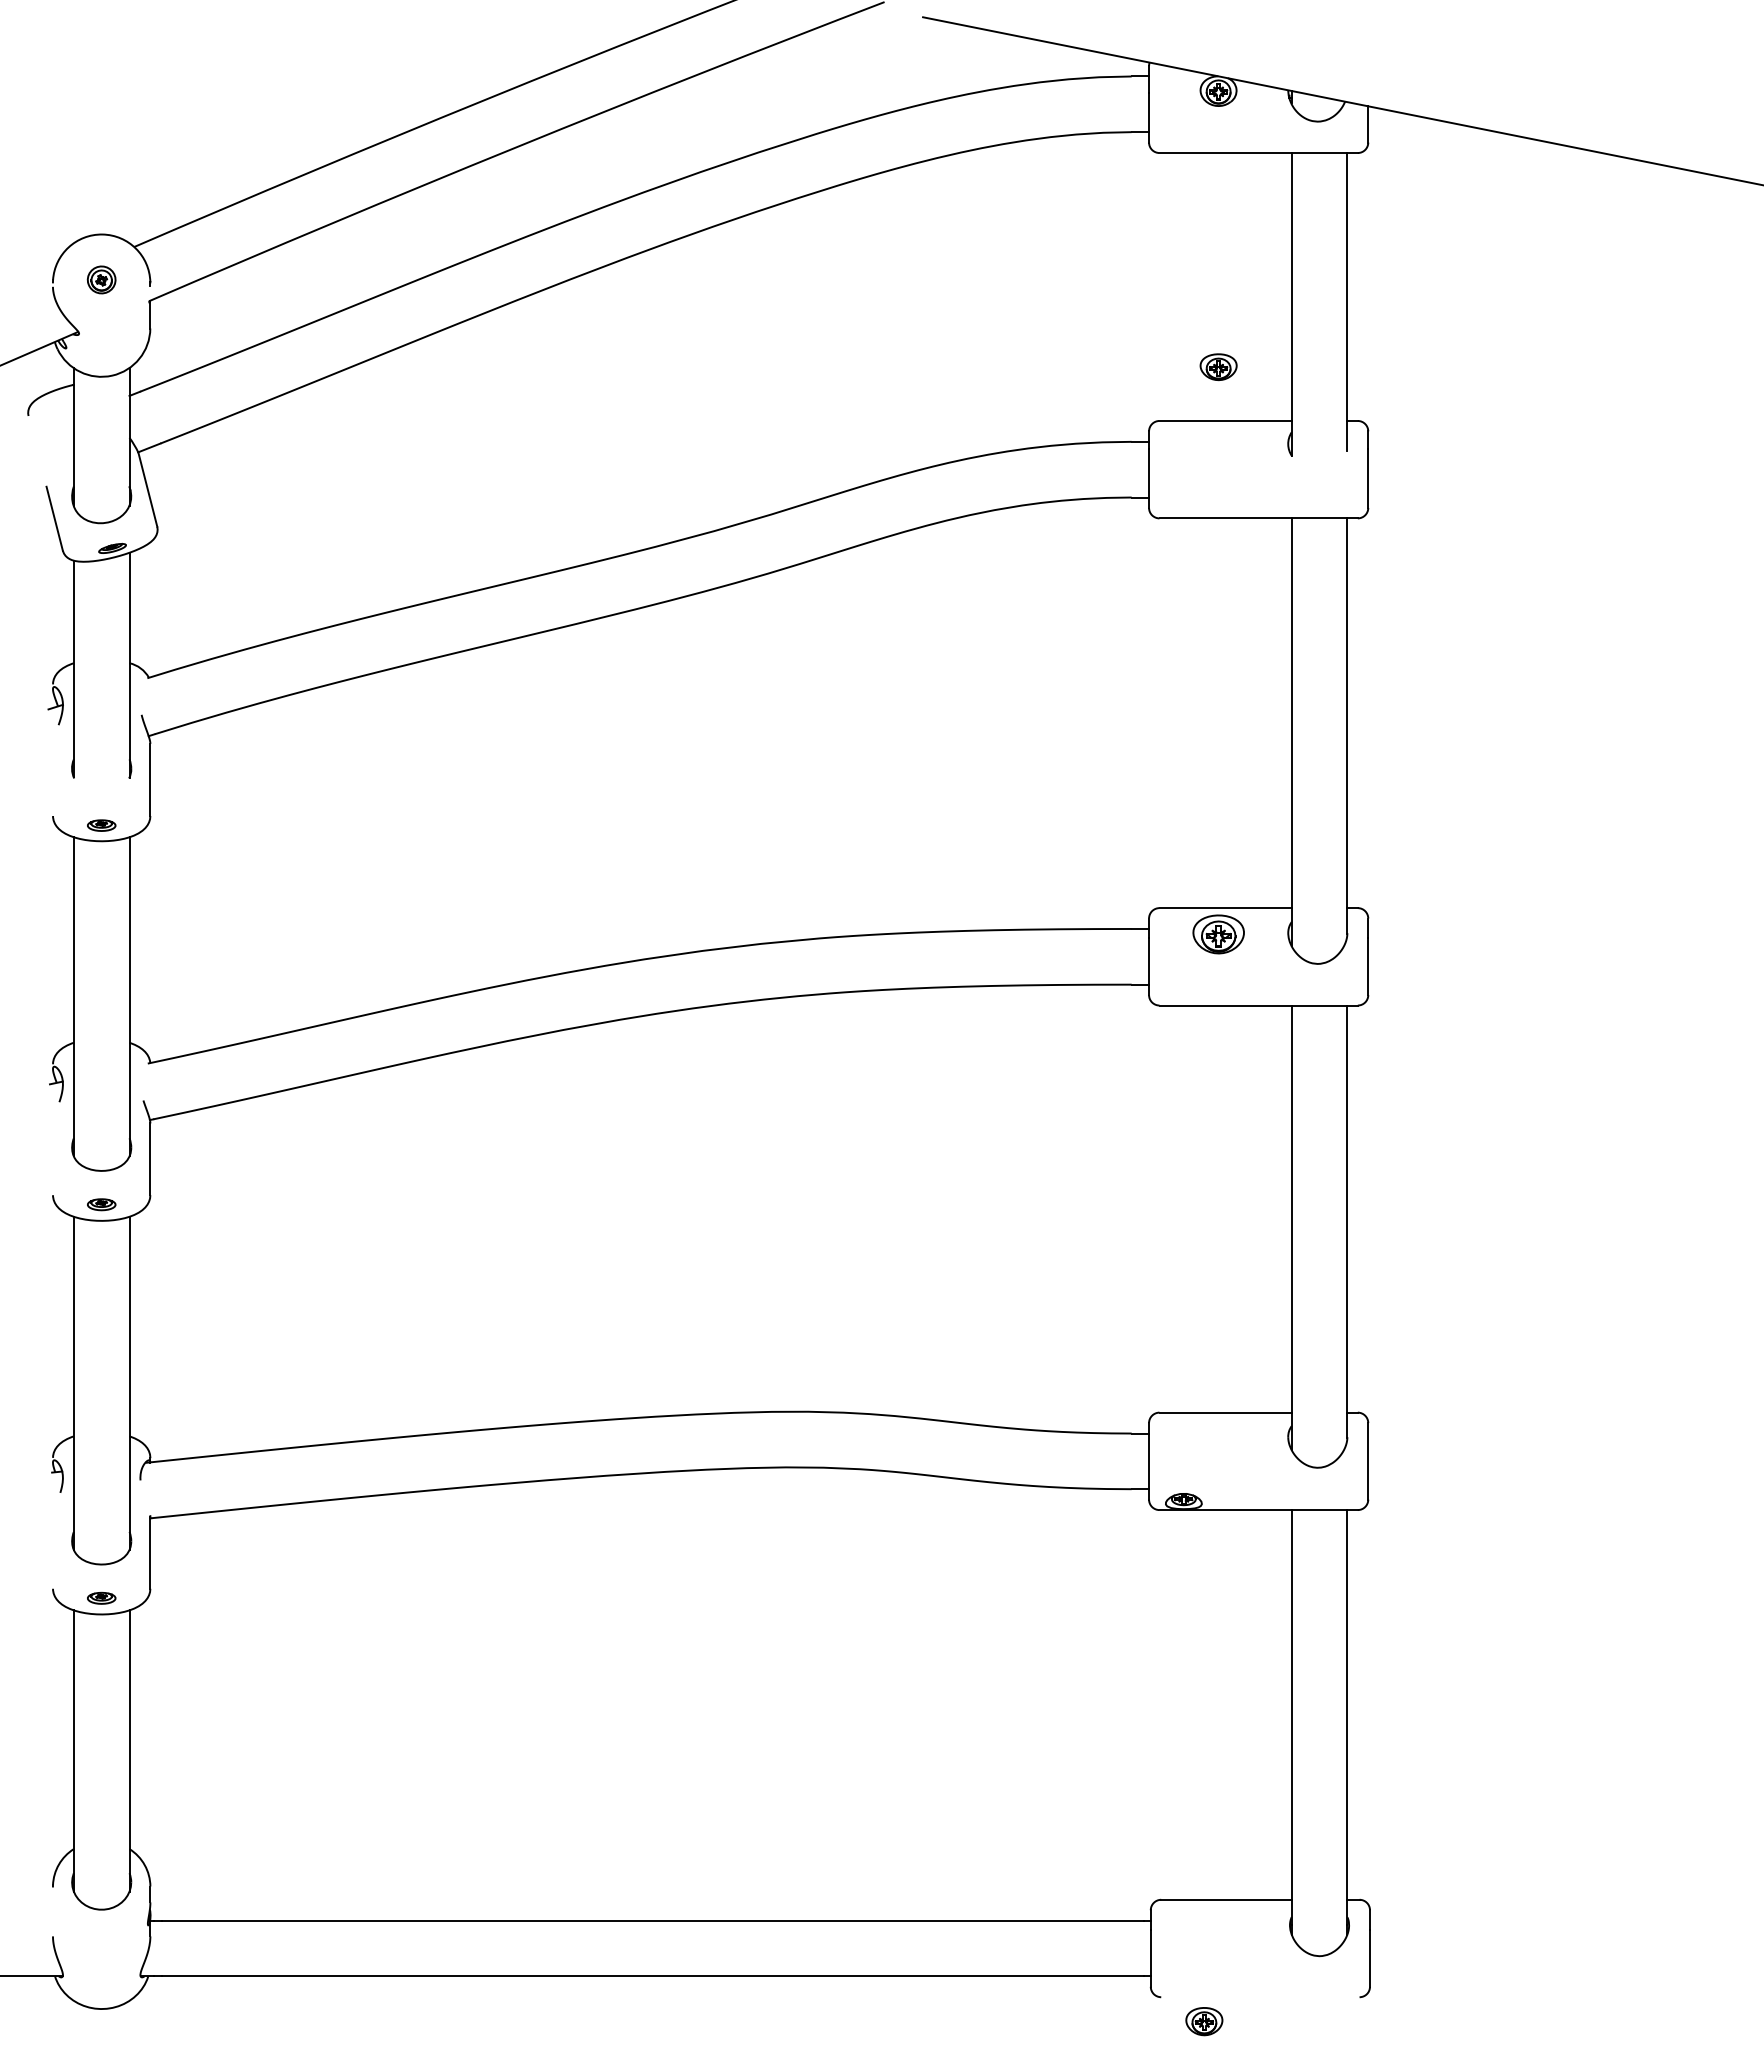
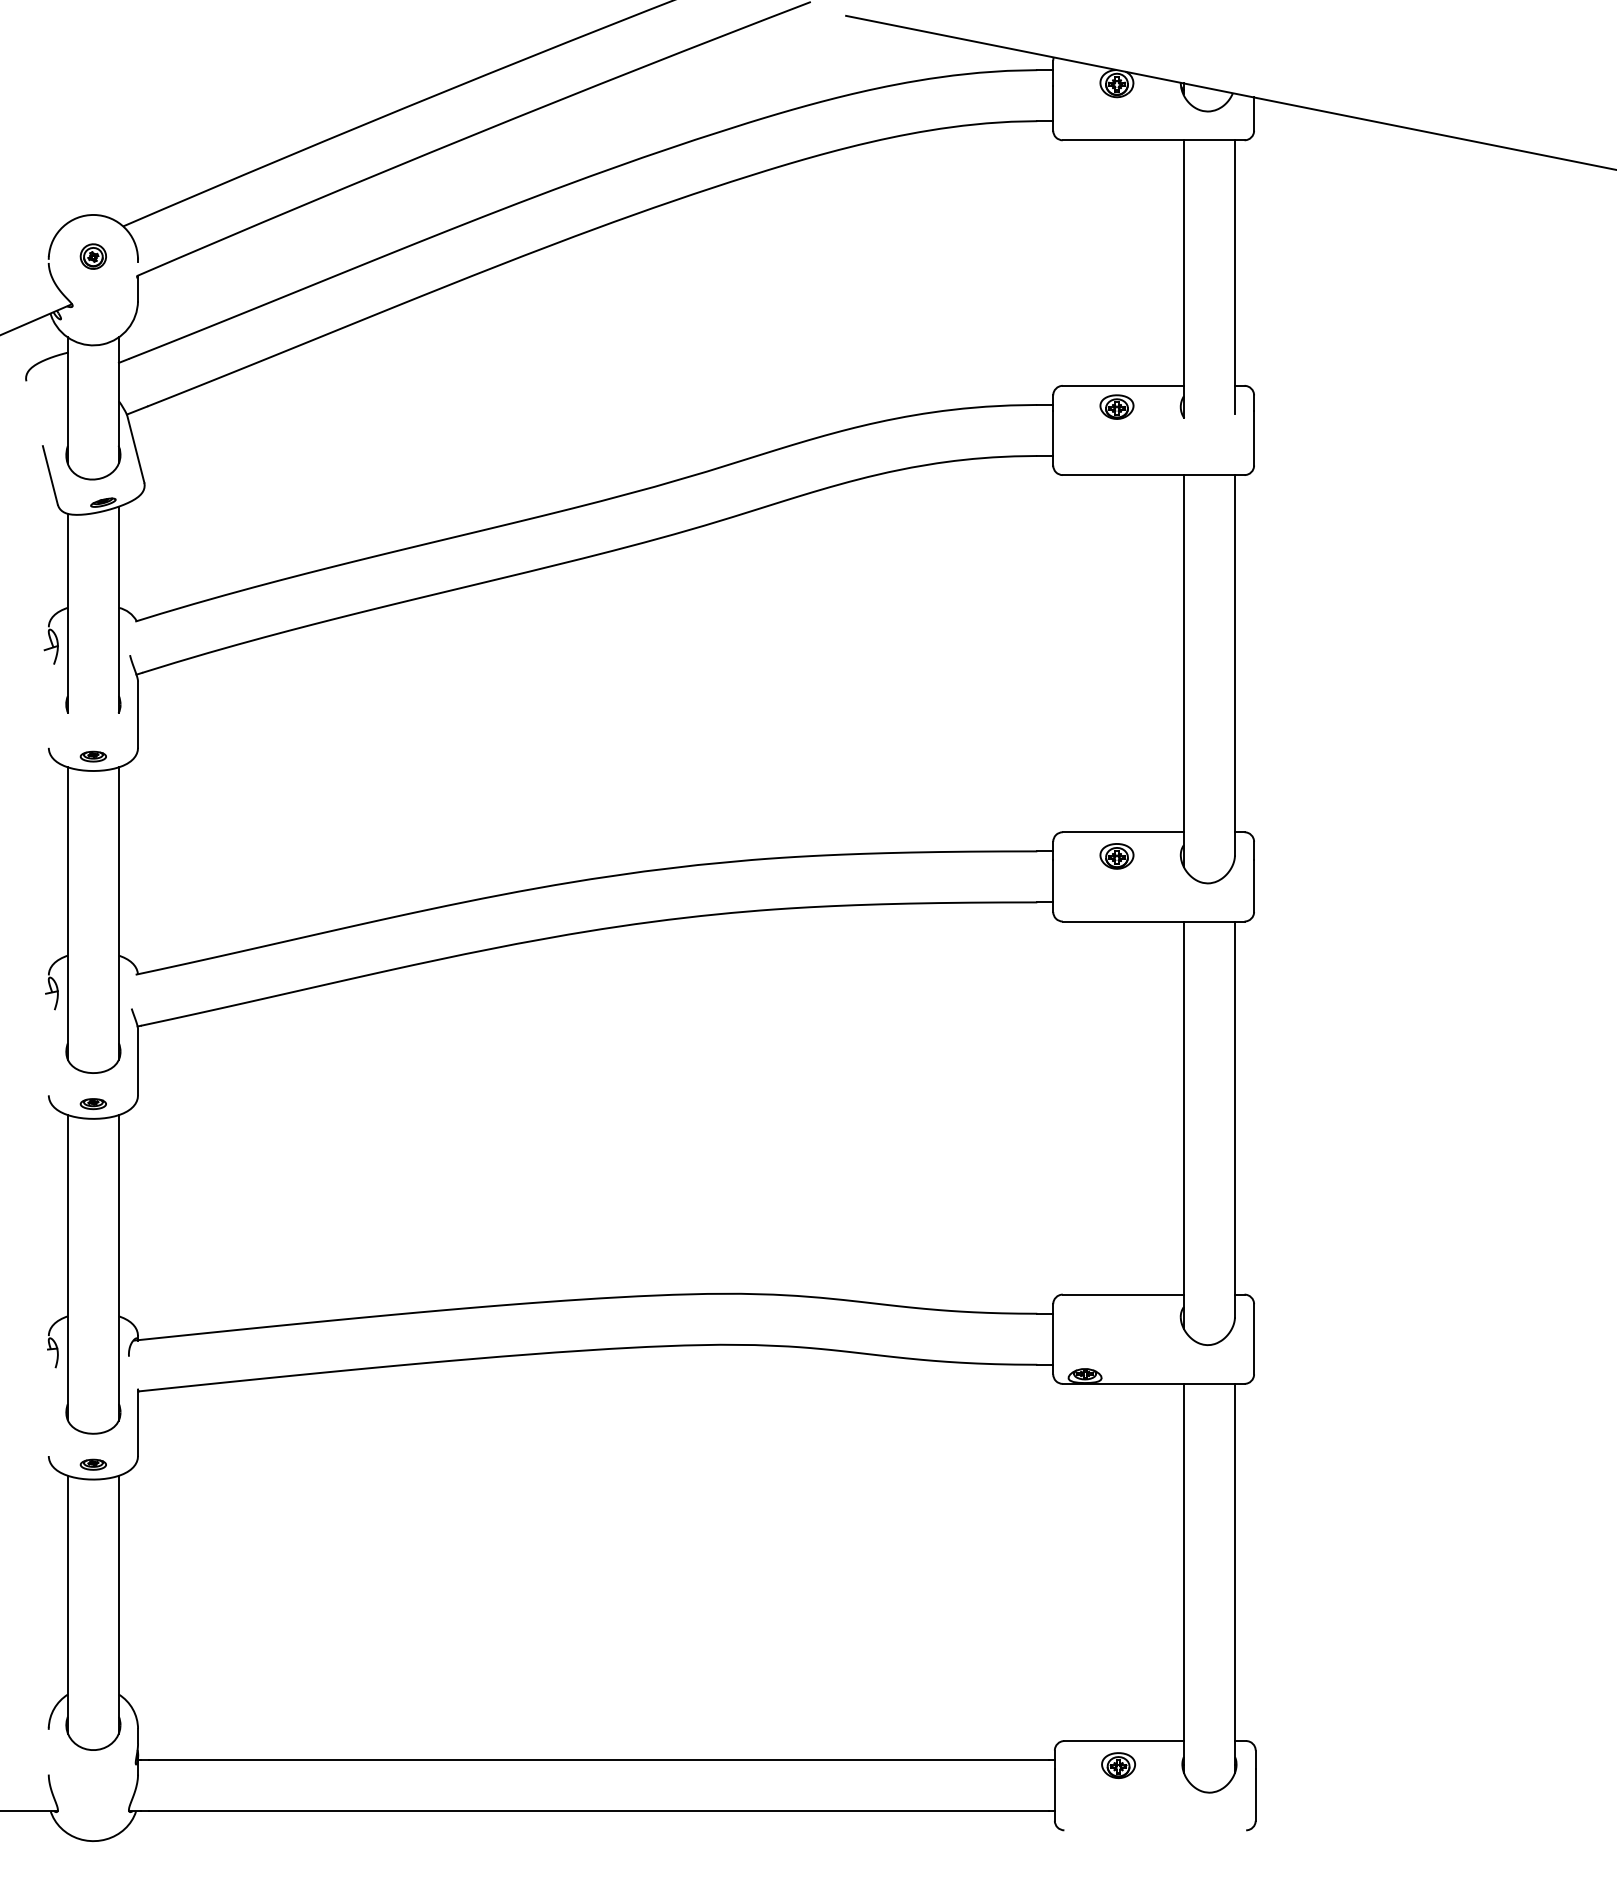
part: (1218, 367) -> (1116, 407), moved
part: (1218, 934) -> (1116, 856), size x0.71
part: (1204, 2021) -> (1118, 1765), moved

